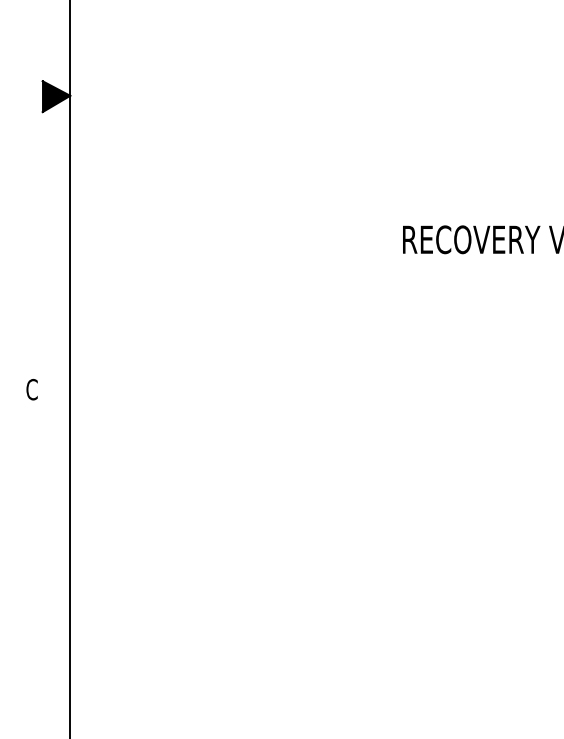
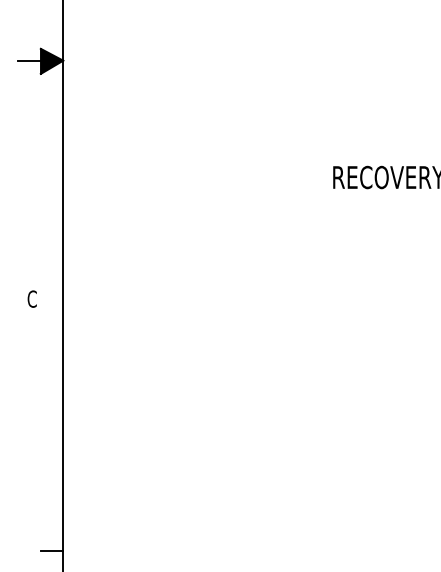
line: (28, 95) -> (29, 60), added
line: (56, 699) -> (52, 550), added

